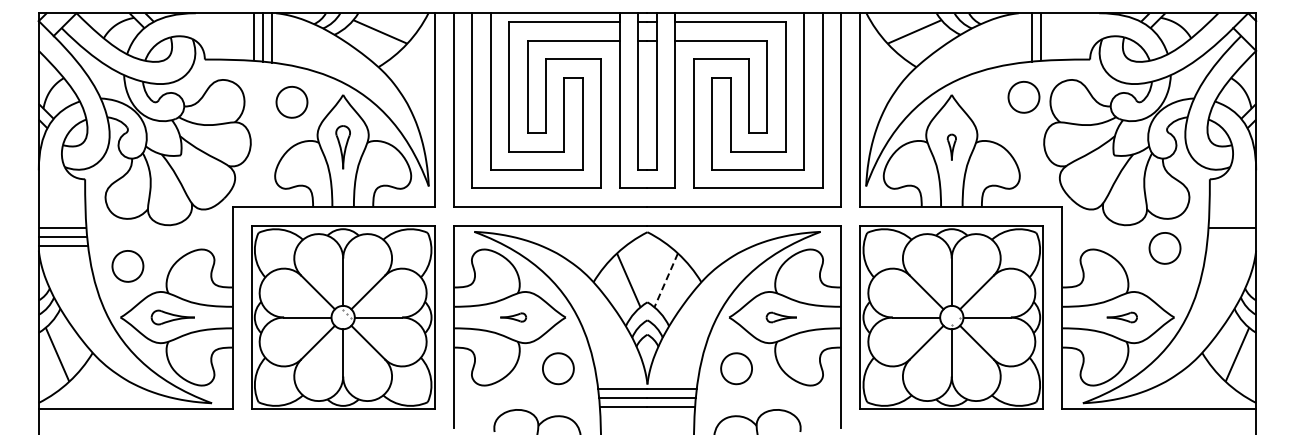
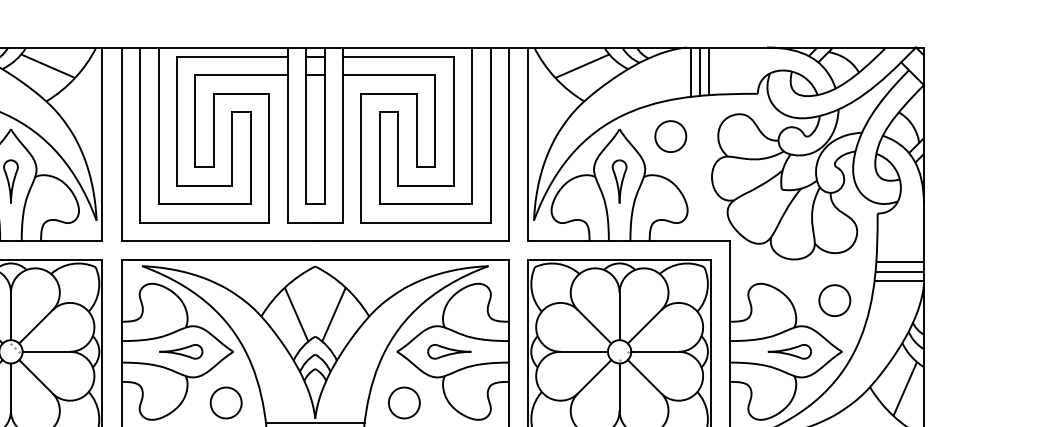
line: (1022, 37) -> (690, 71), added
part: (1023, 96) -> (670, 135), moved
part: (951, 147) -> (619, 181), size x1.67
line: (1231, 237) -> (899, 271), added
line: (1231, 246) -> (899, 280), added
part: (1164, 248) -> (834, 300), moved
line: (666, 280) -> (334, 314), dashed -> solid
part: (513, 317) -> (181, 351), size x1.67
part: (781, 317) -> (449, 351), size x1.43
part: (1122, 317) -> (790, 351), size x1.43

